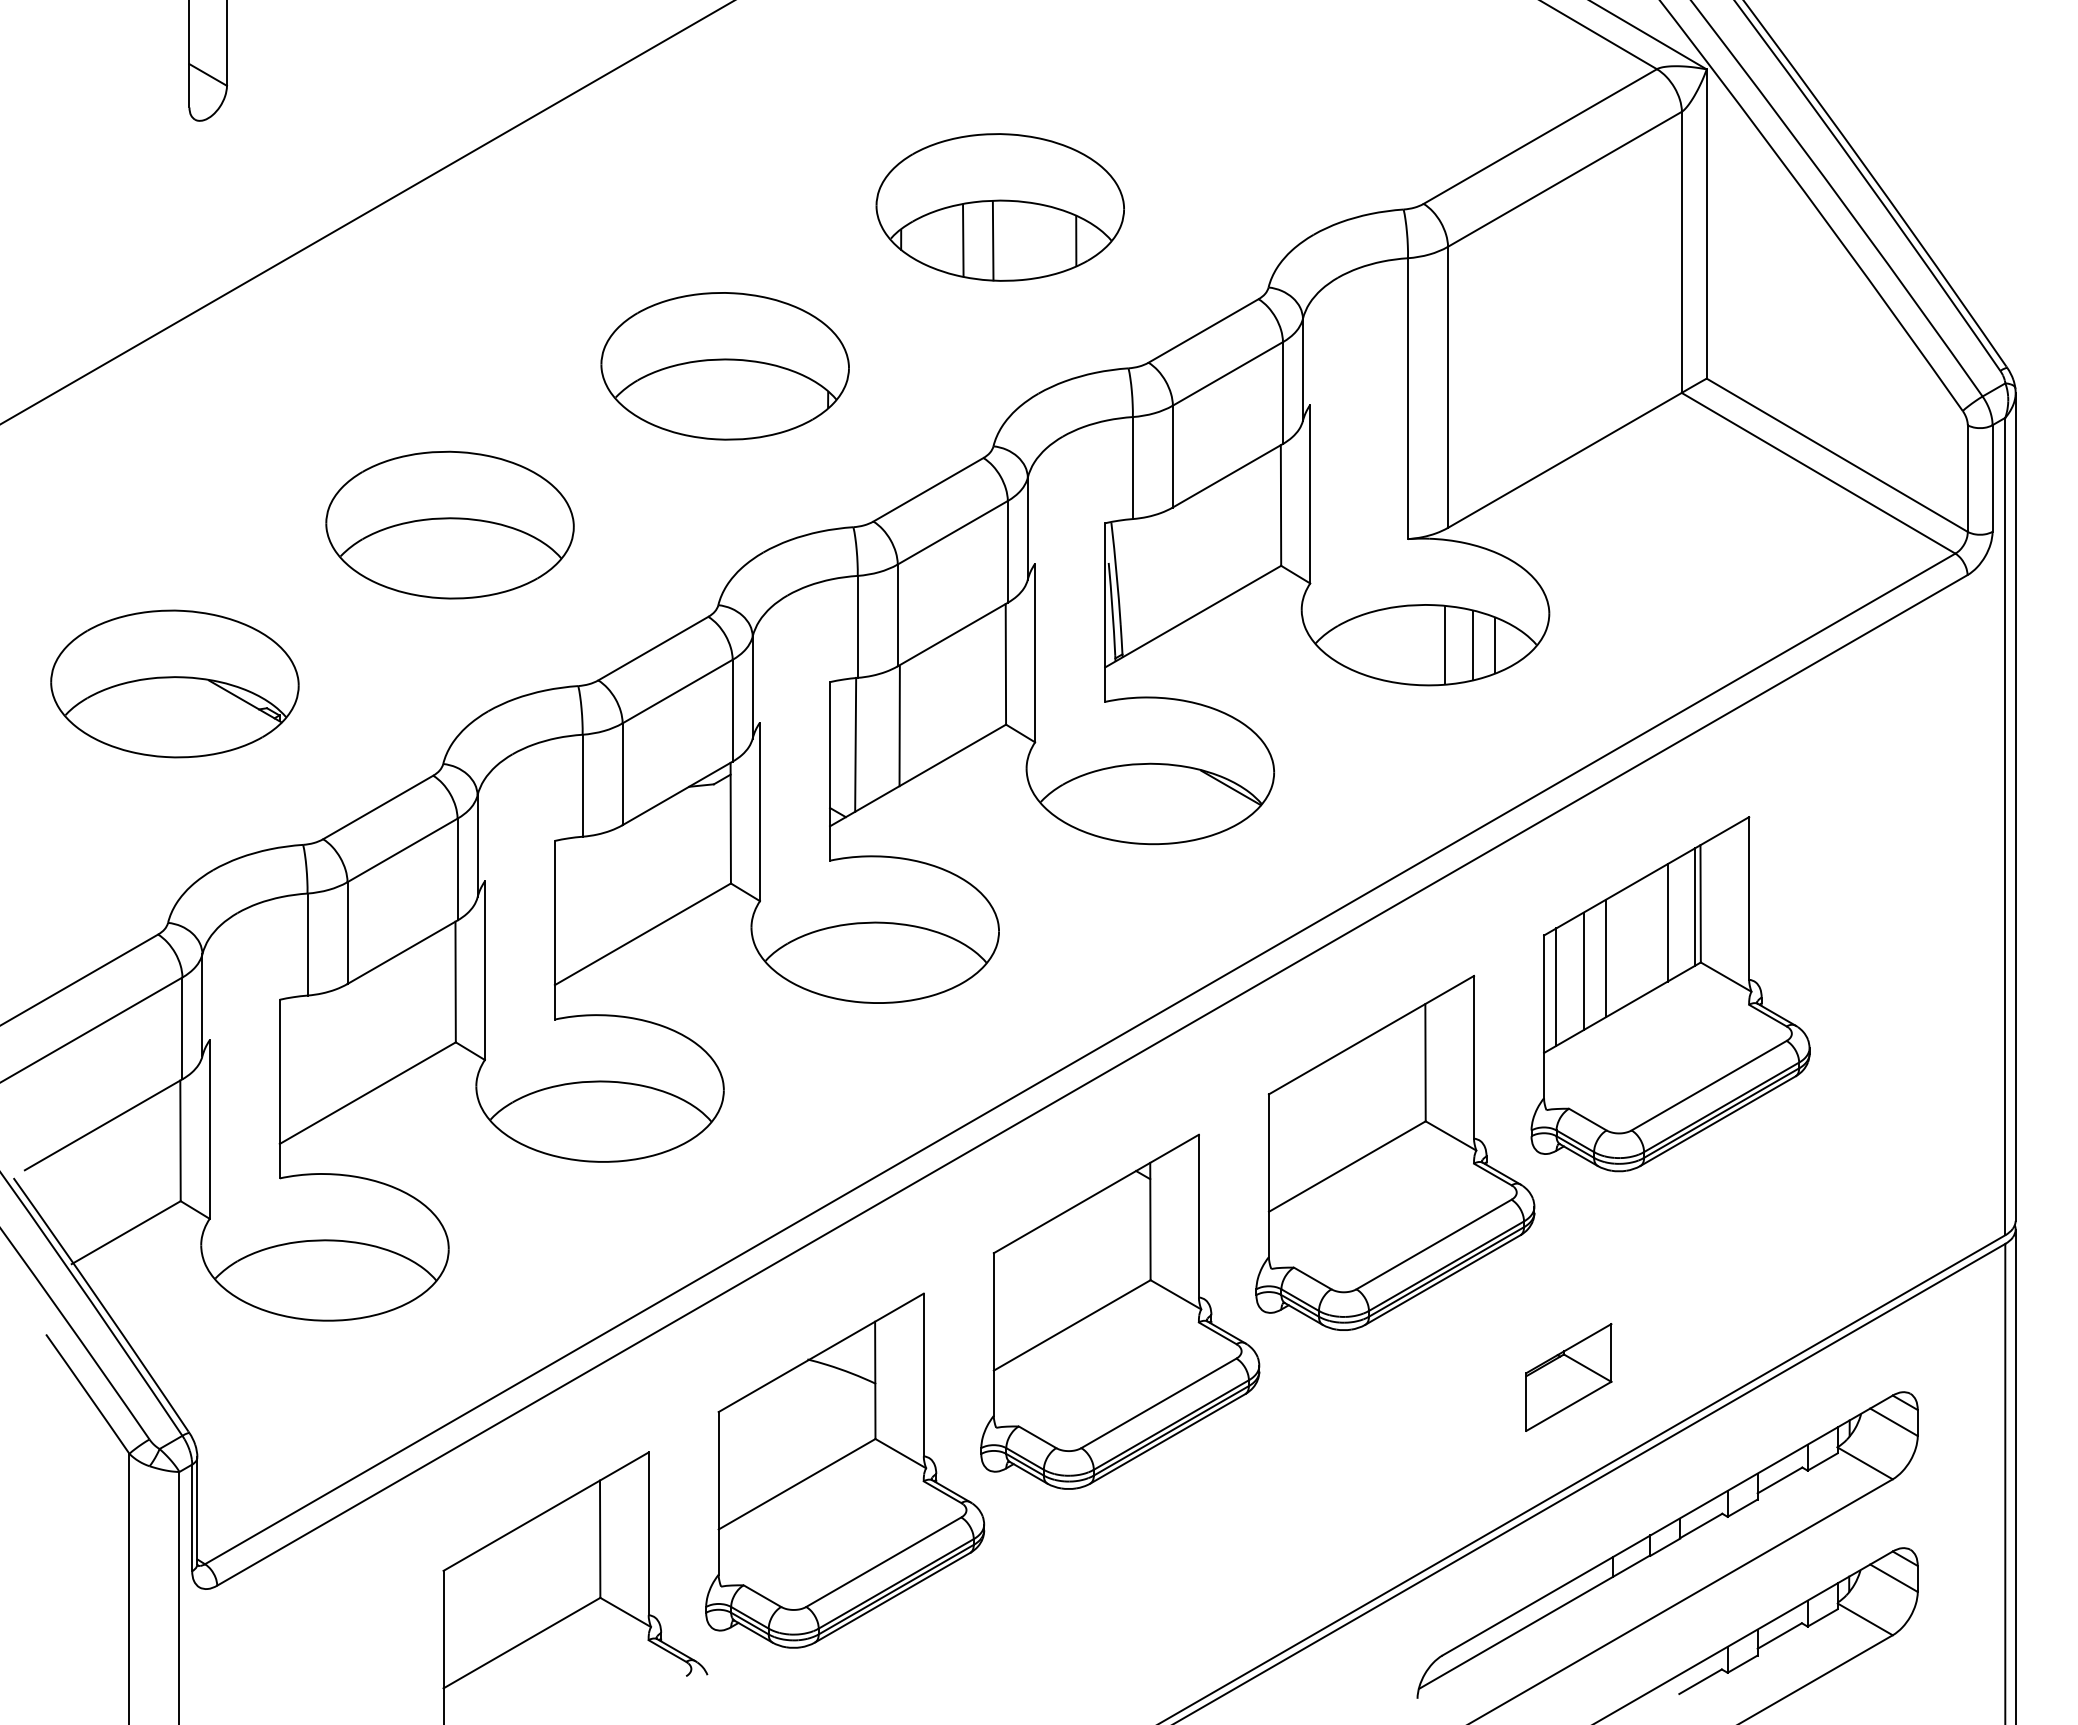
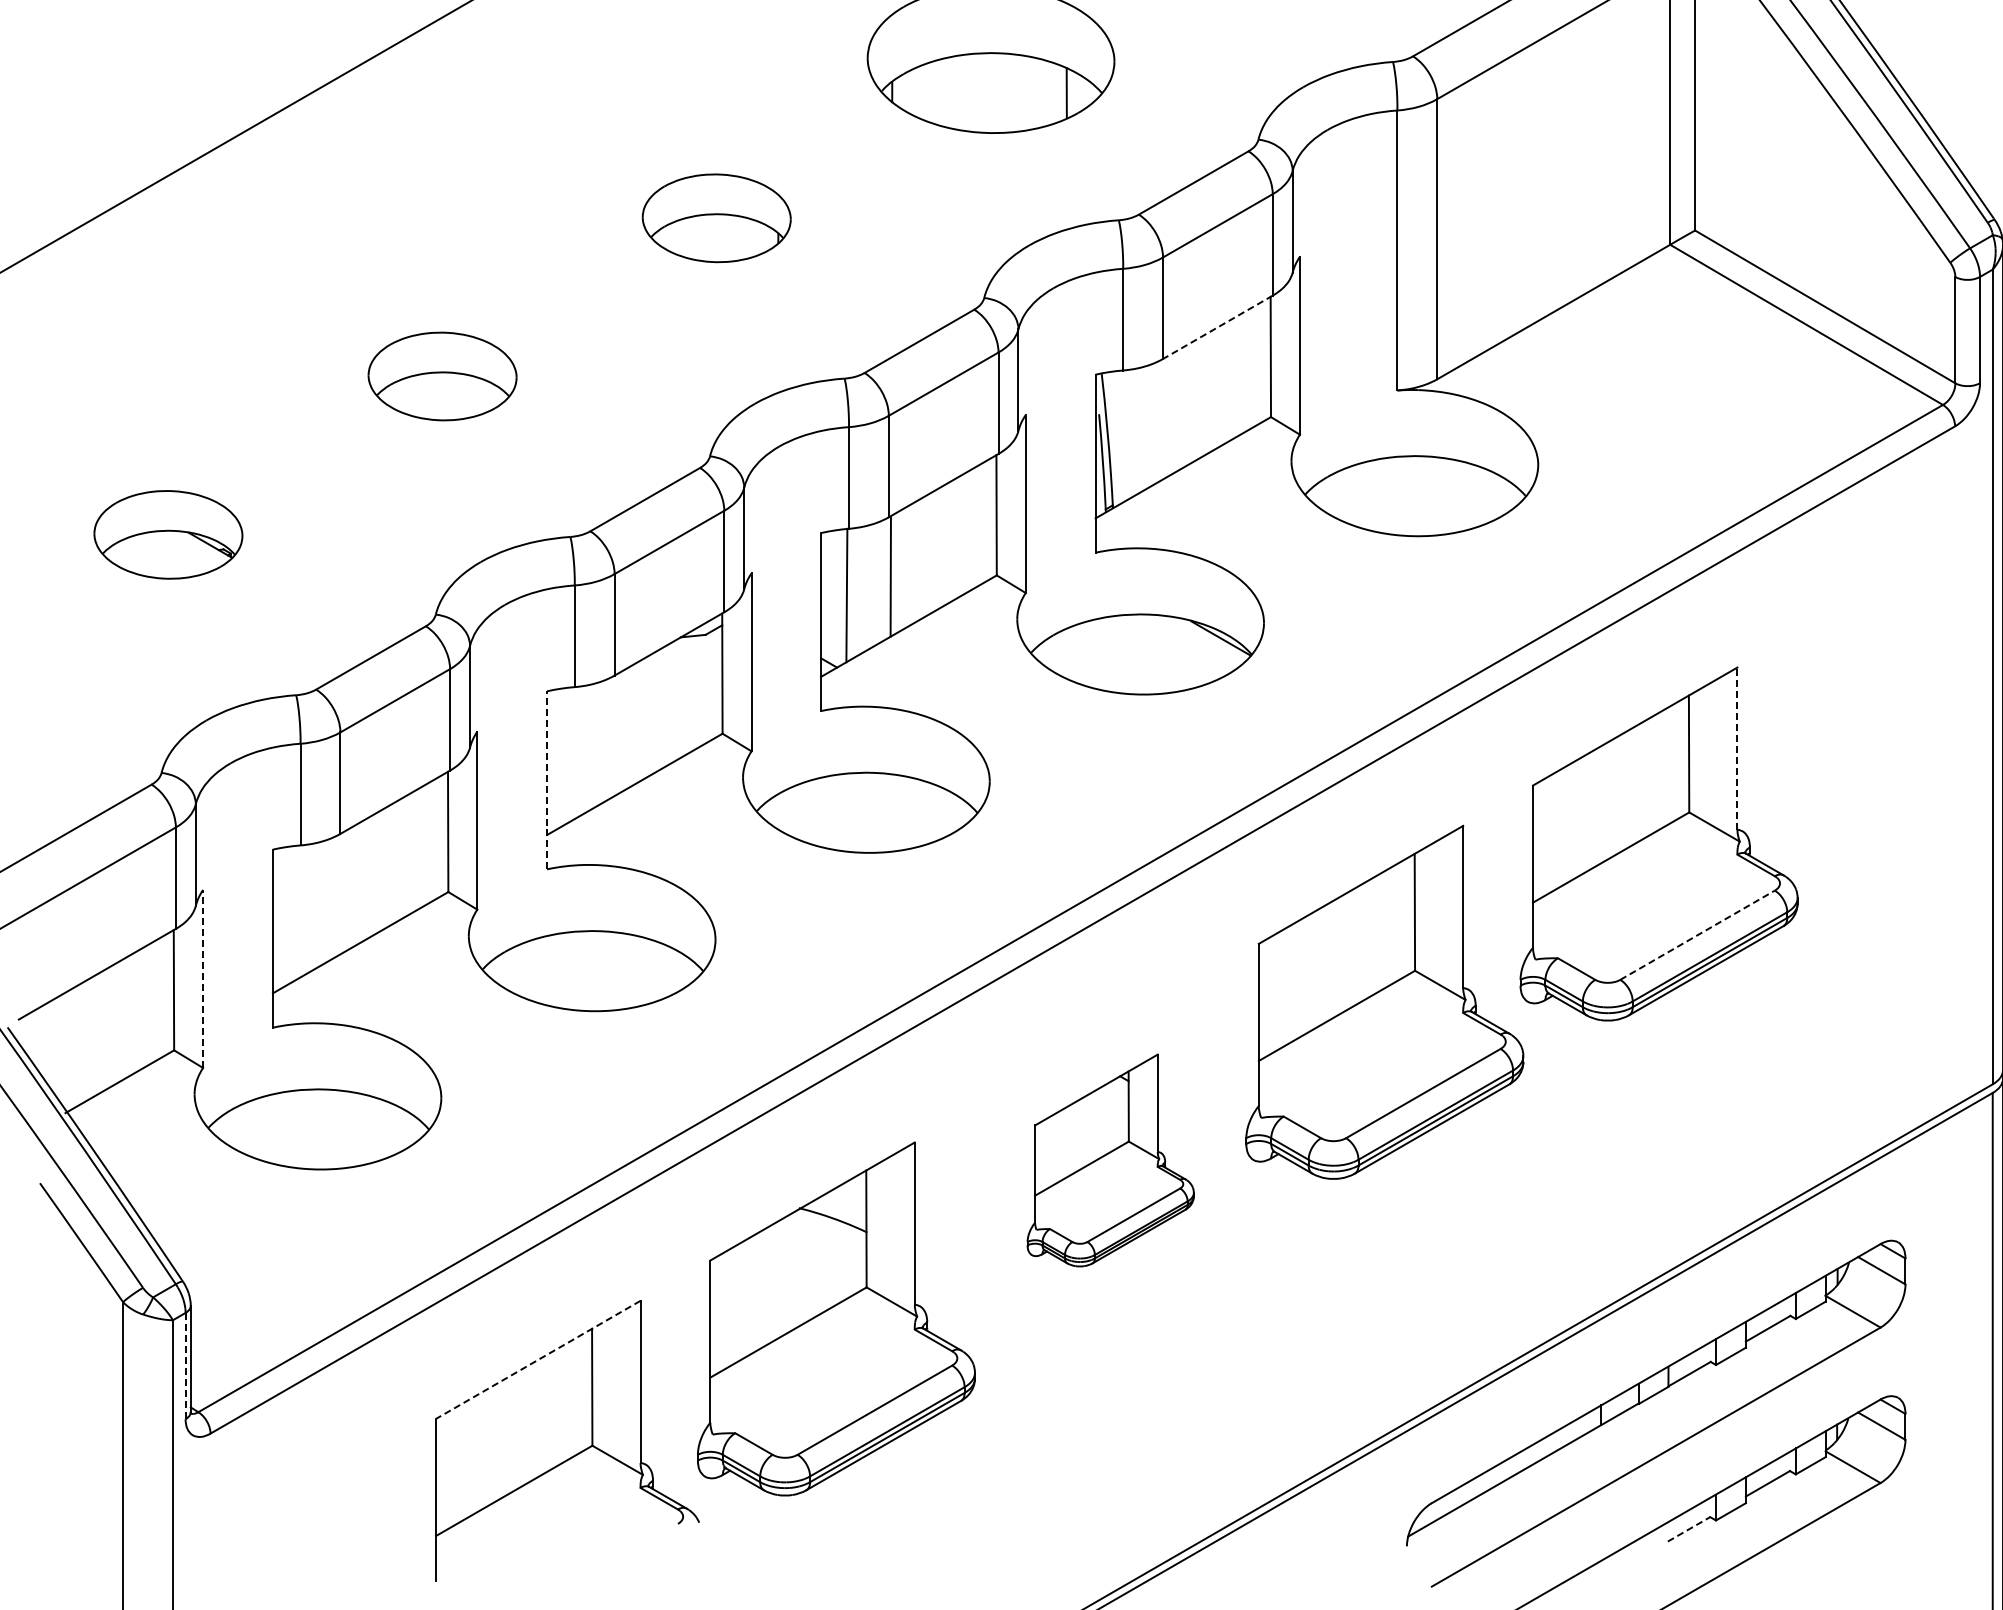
line: (963, 240) -> (954, 92), removed
line: (992, 240) -> (983, 92), removed
part: (724, 366) -> (716, 218), size x0.6
line: (1227, 475) -> (1217, 327), solid -> dashed
part: (449, 524) -> (442, 375), size x0.6
line: (1495, 644) -> (1484, 495), removed
line: (1445, 645) -> (1434, 496), removed
line: (1472, 645) -> (1461, 496), removed
part: (174, 683) -> (167, 534), size x0.6
line: (1749, 897) -> (1737, 747), solid -> dashed
line: (1695, 906) -> (1683, 756), removed
line: (1667, 922) -> (1656, 772), removed
line: (554, 929) -> (546, 779), solid -> dashed
line: (1606, 958) -> (1595, 808), removed
line: (1583, 971) -> (1572, 821), removed
line: (1556, 986) -> (1545, 836), removed
line: (1709, 1085) -> (1697, 935), solid -> dashed
line: (209, 1129) -> (202, 978), solid -> dashed
part: (1120, 1311) -> (1110, 1160), size x0.6
part: (1568, 1377) -> (1557, 1226), removed
line: (545, 1511) -> (537, 1359), solid -> dashed
line: (192, 1518) -> (185, 1366), solid -> dashed
line: (1700, 1681) -> (1688, 1529), solid -> dashed

